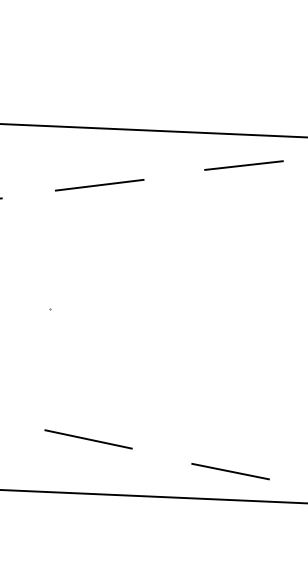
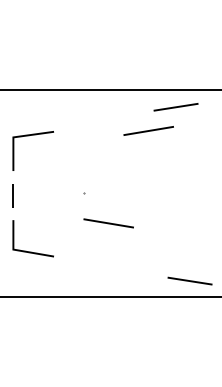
line: (242, 165) -> (175, 107), moved
line: (99, 184) -> (148, 130), moved
line: (88, 439) -> (108, 223), moved

